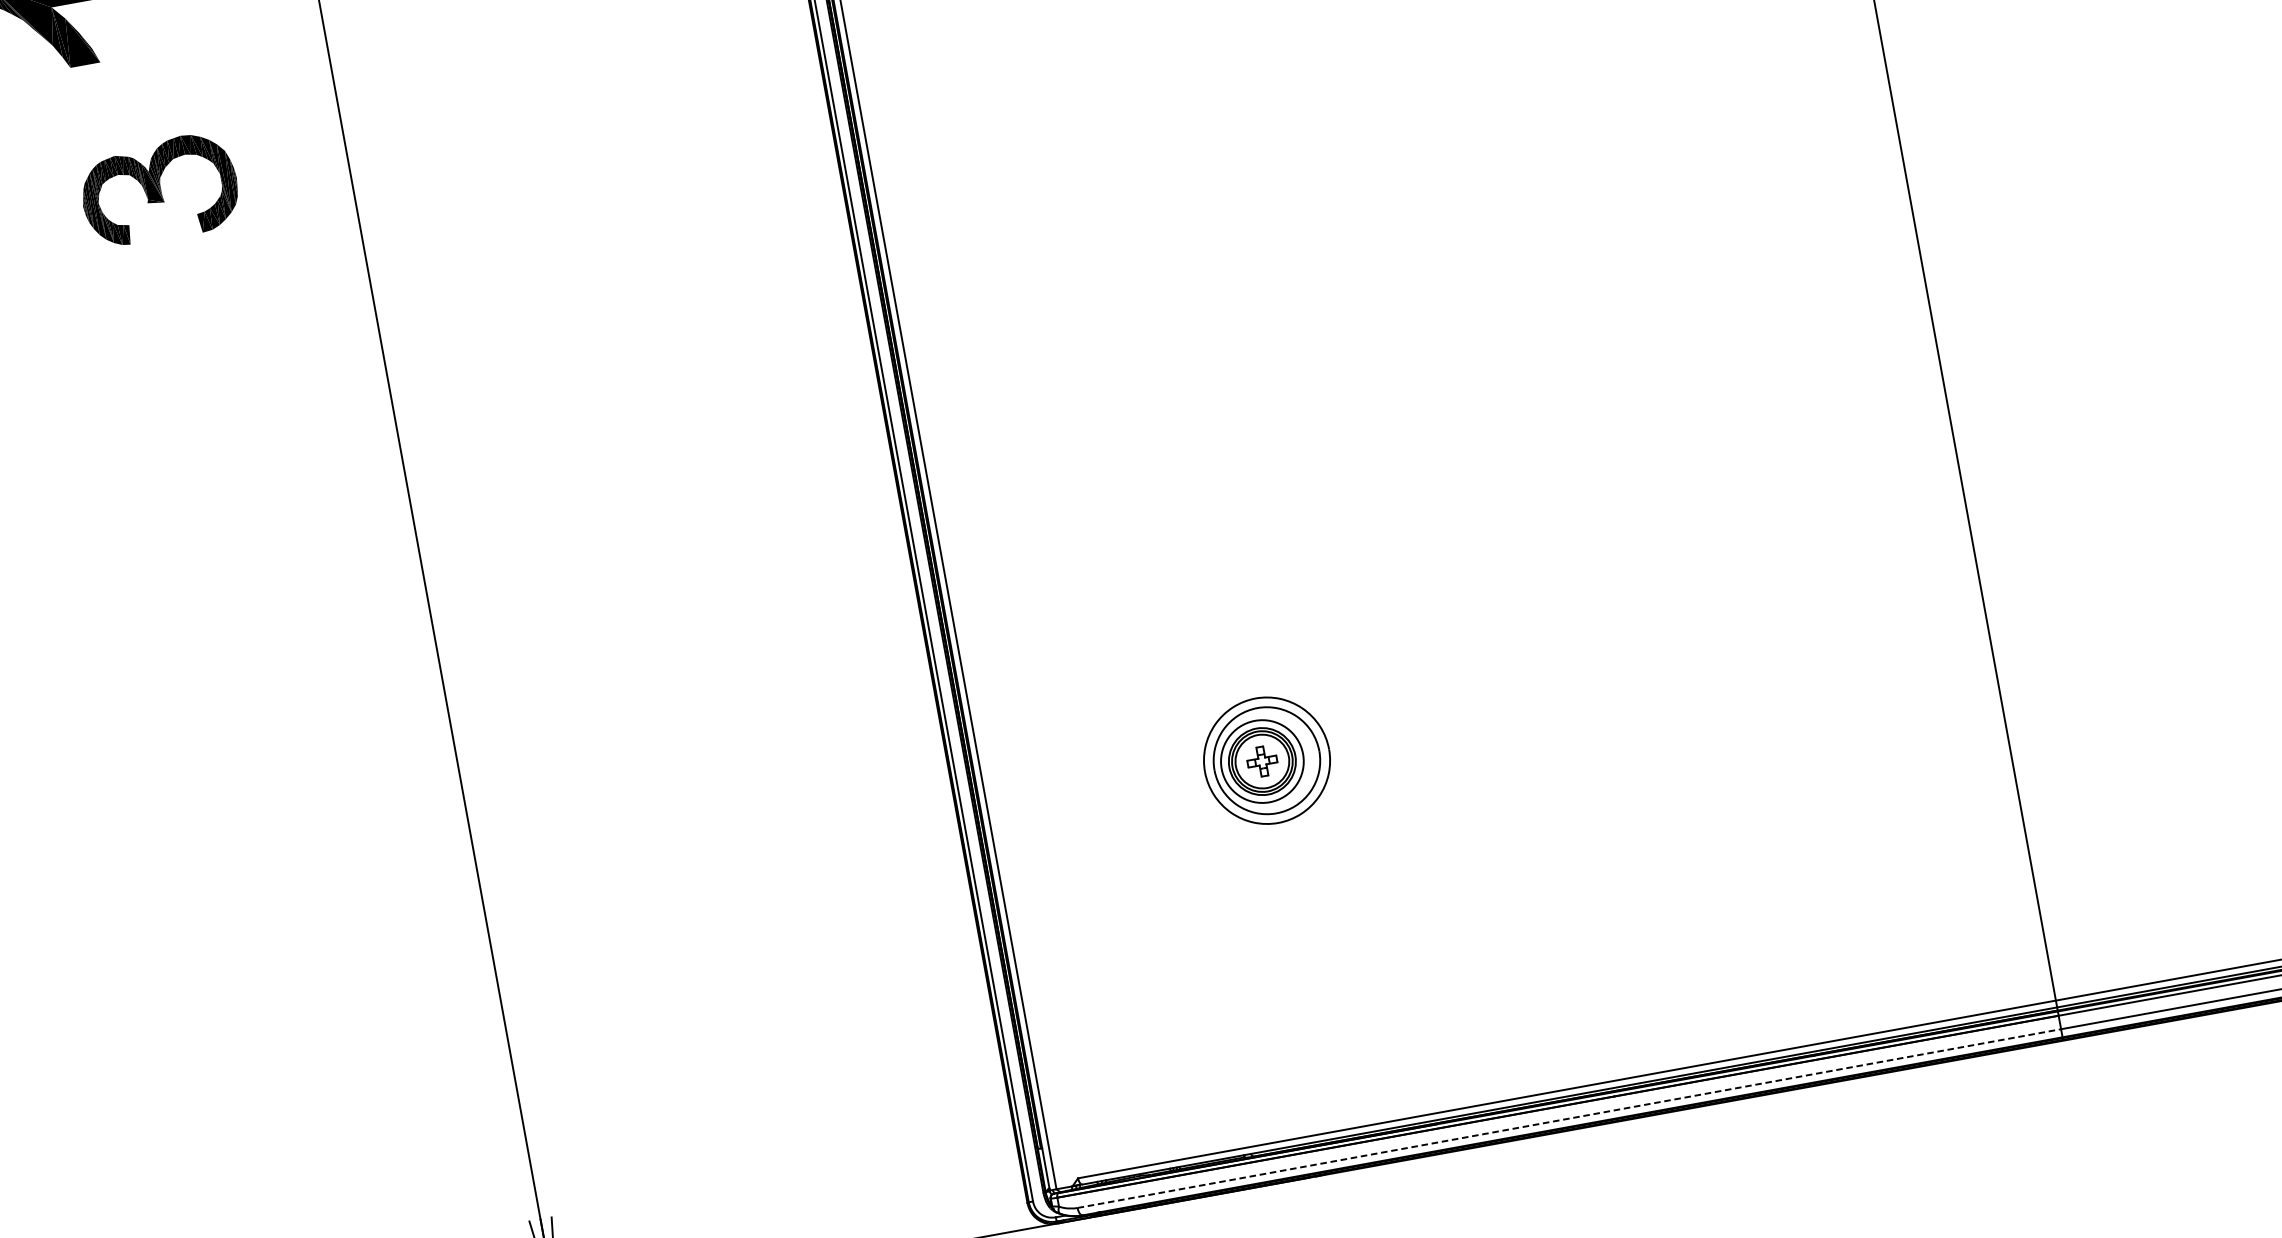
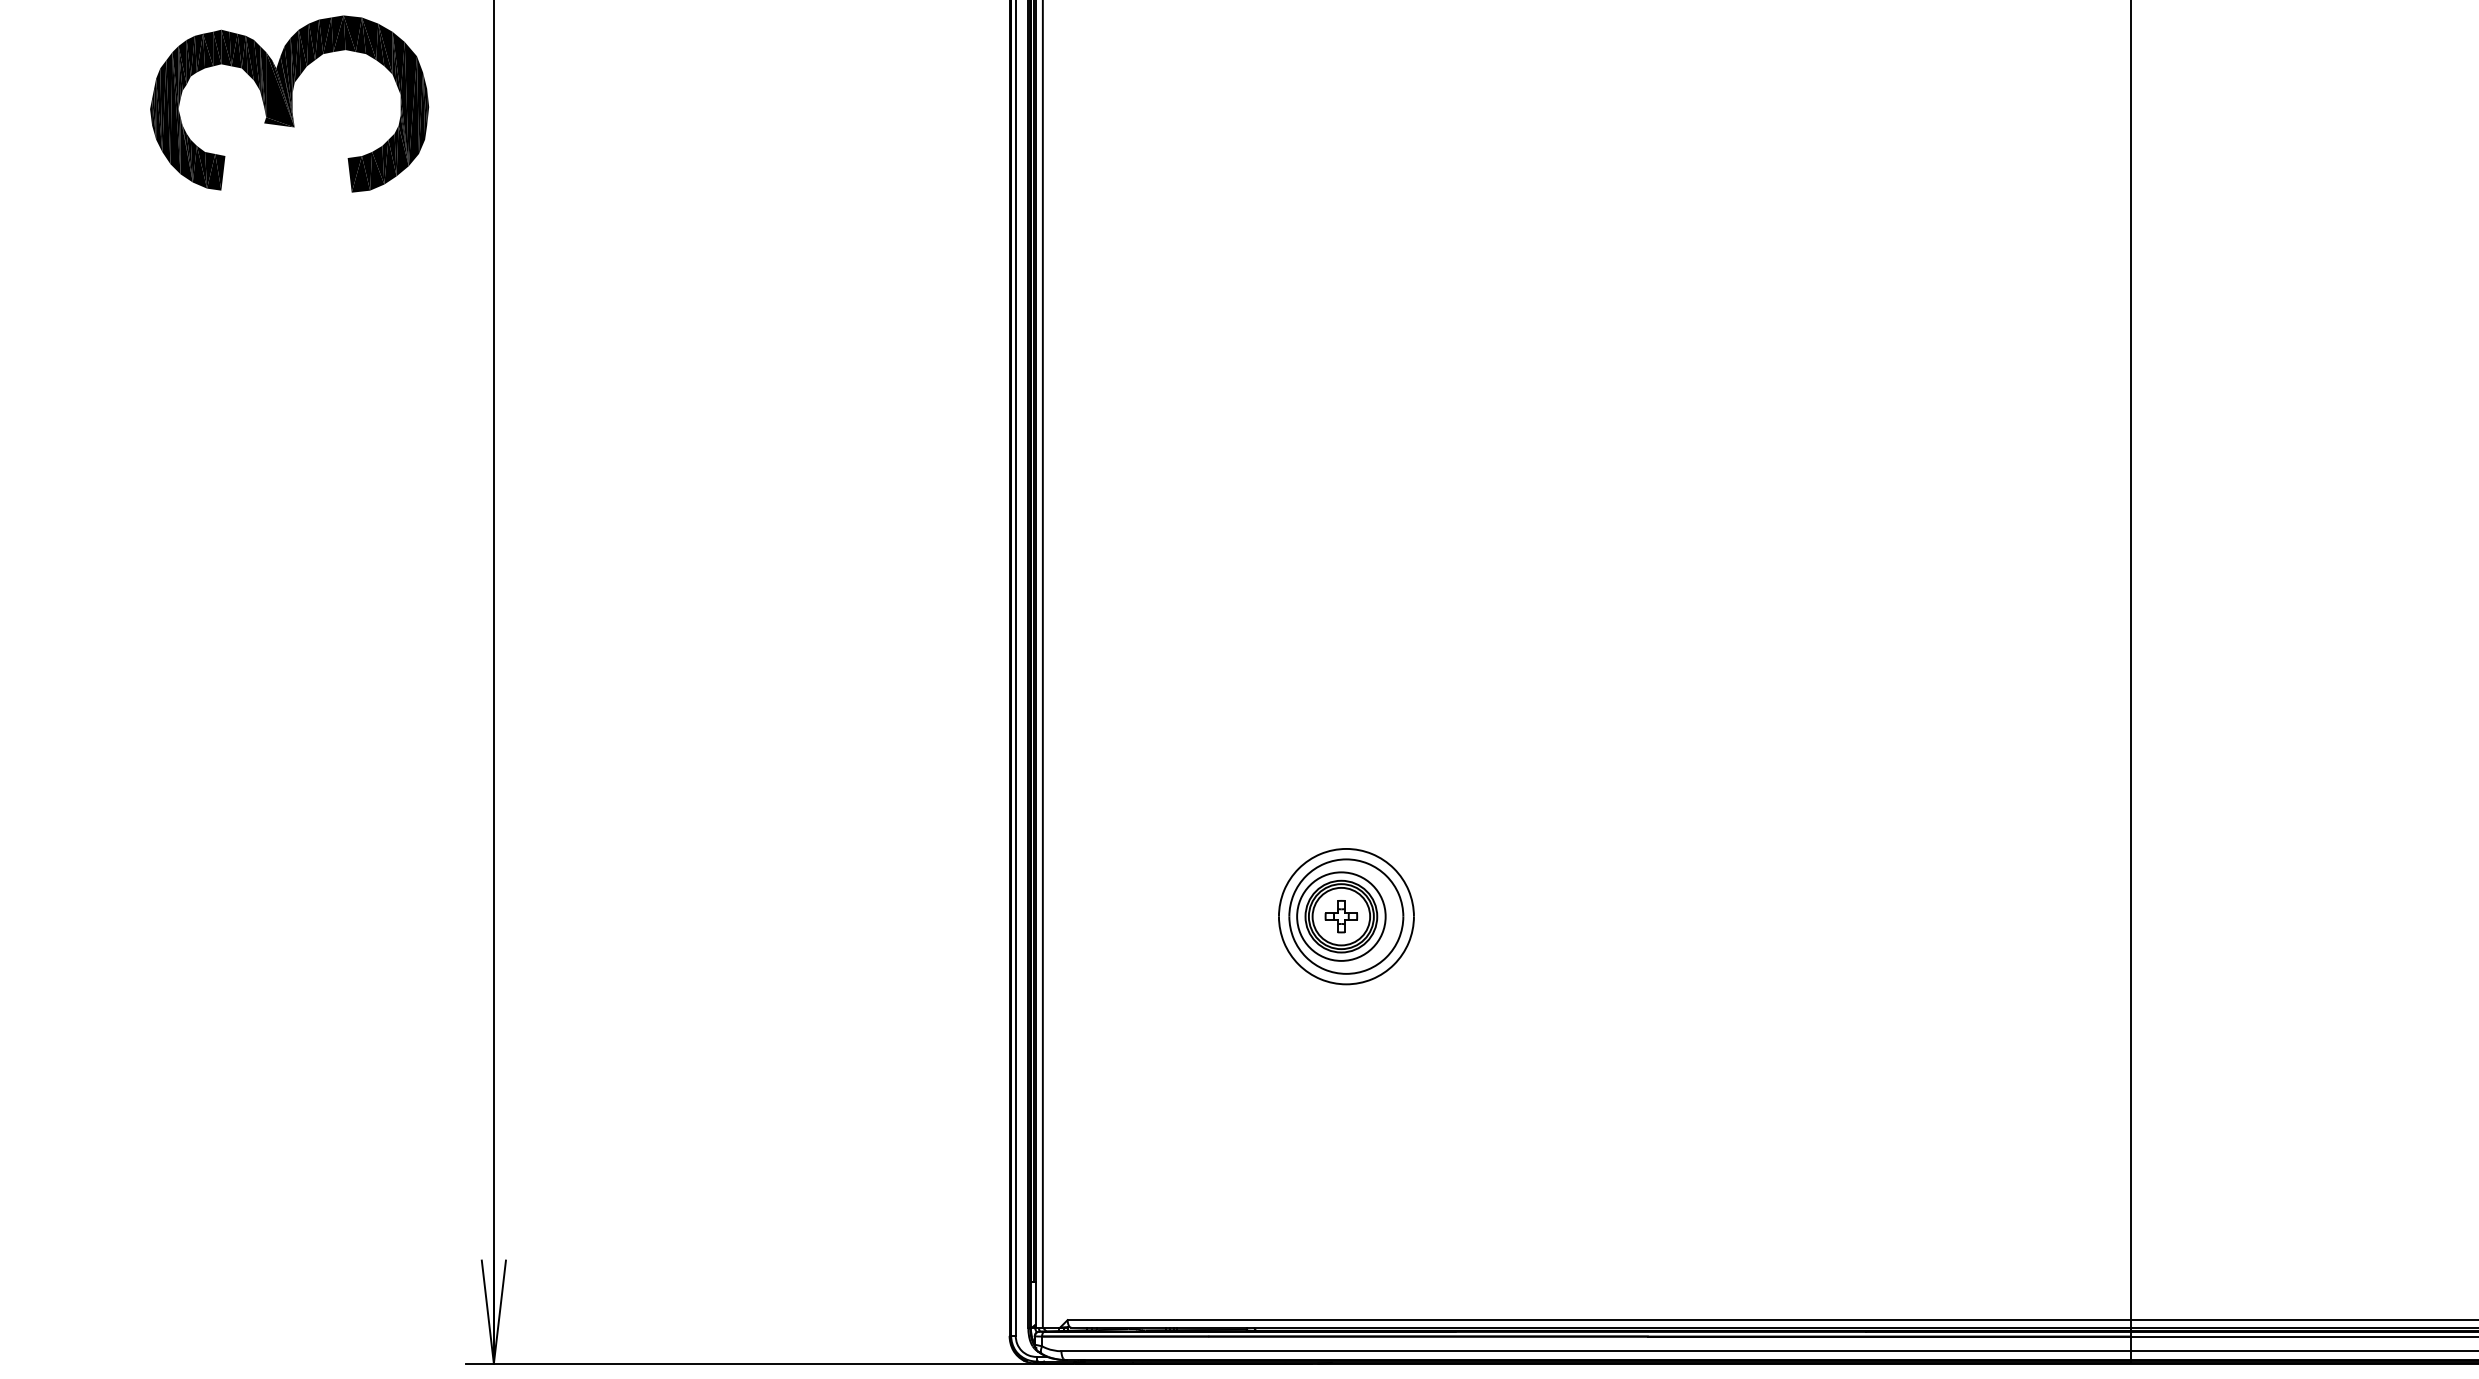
part: (159, 189) -> (289, 103), size x1.67
line: (1569, 1118) -> (1596, 1351), dashed -> solid

